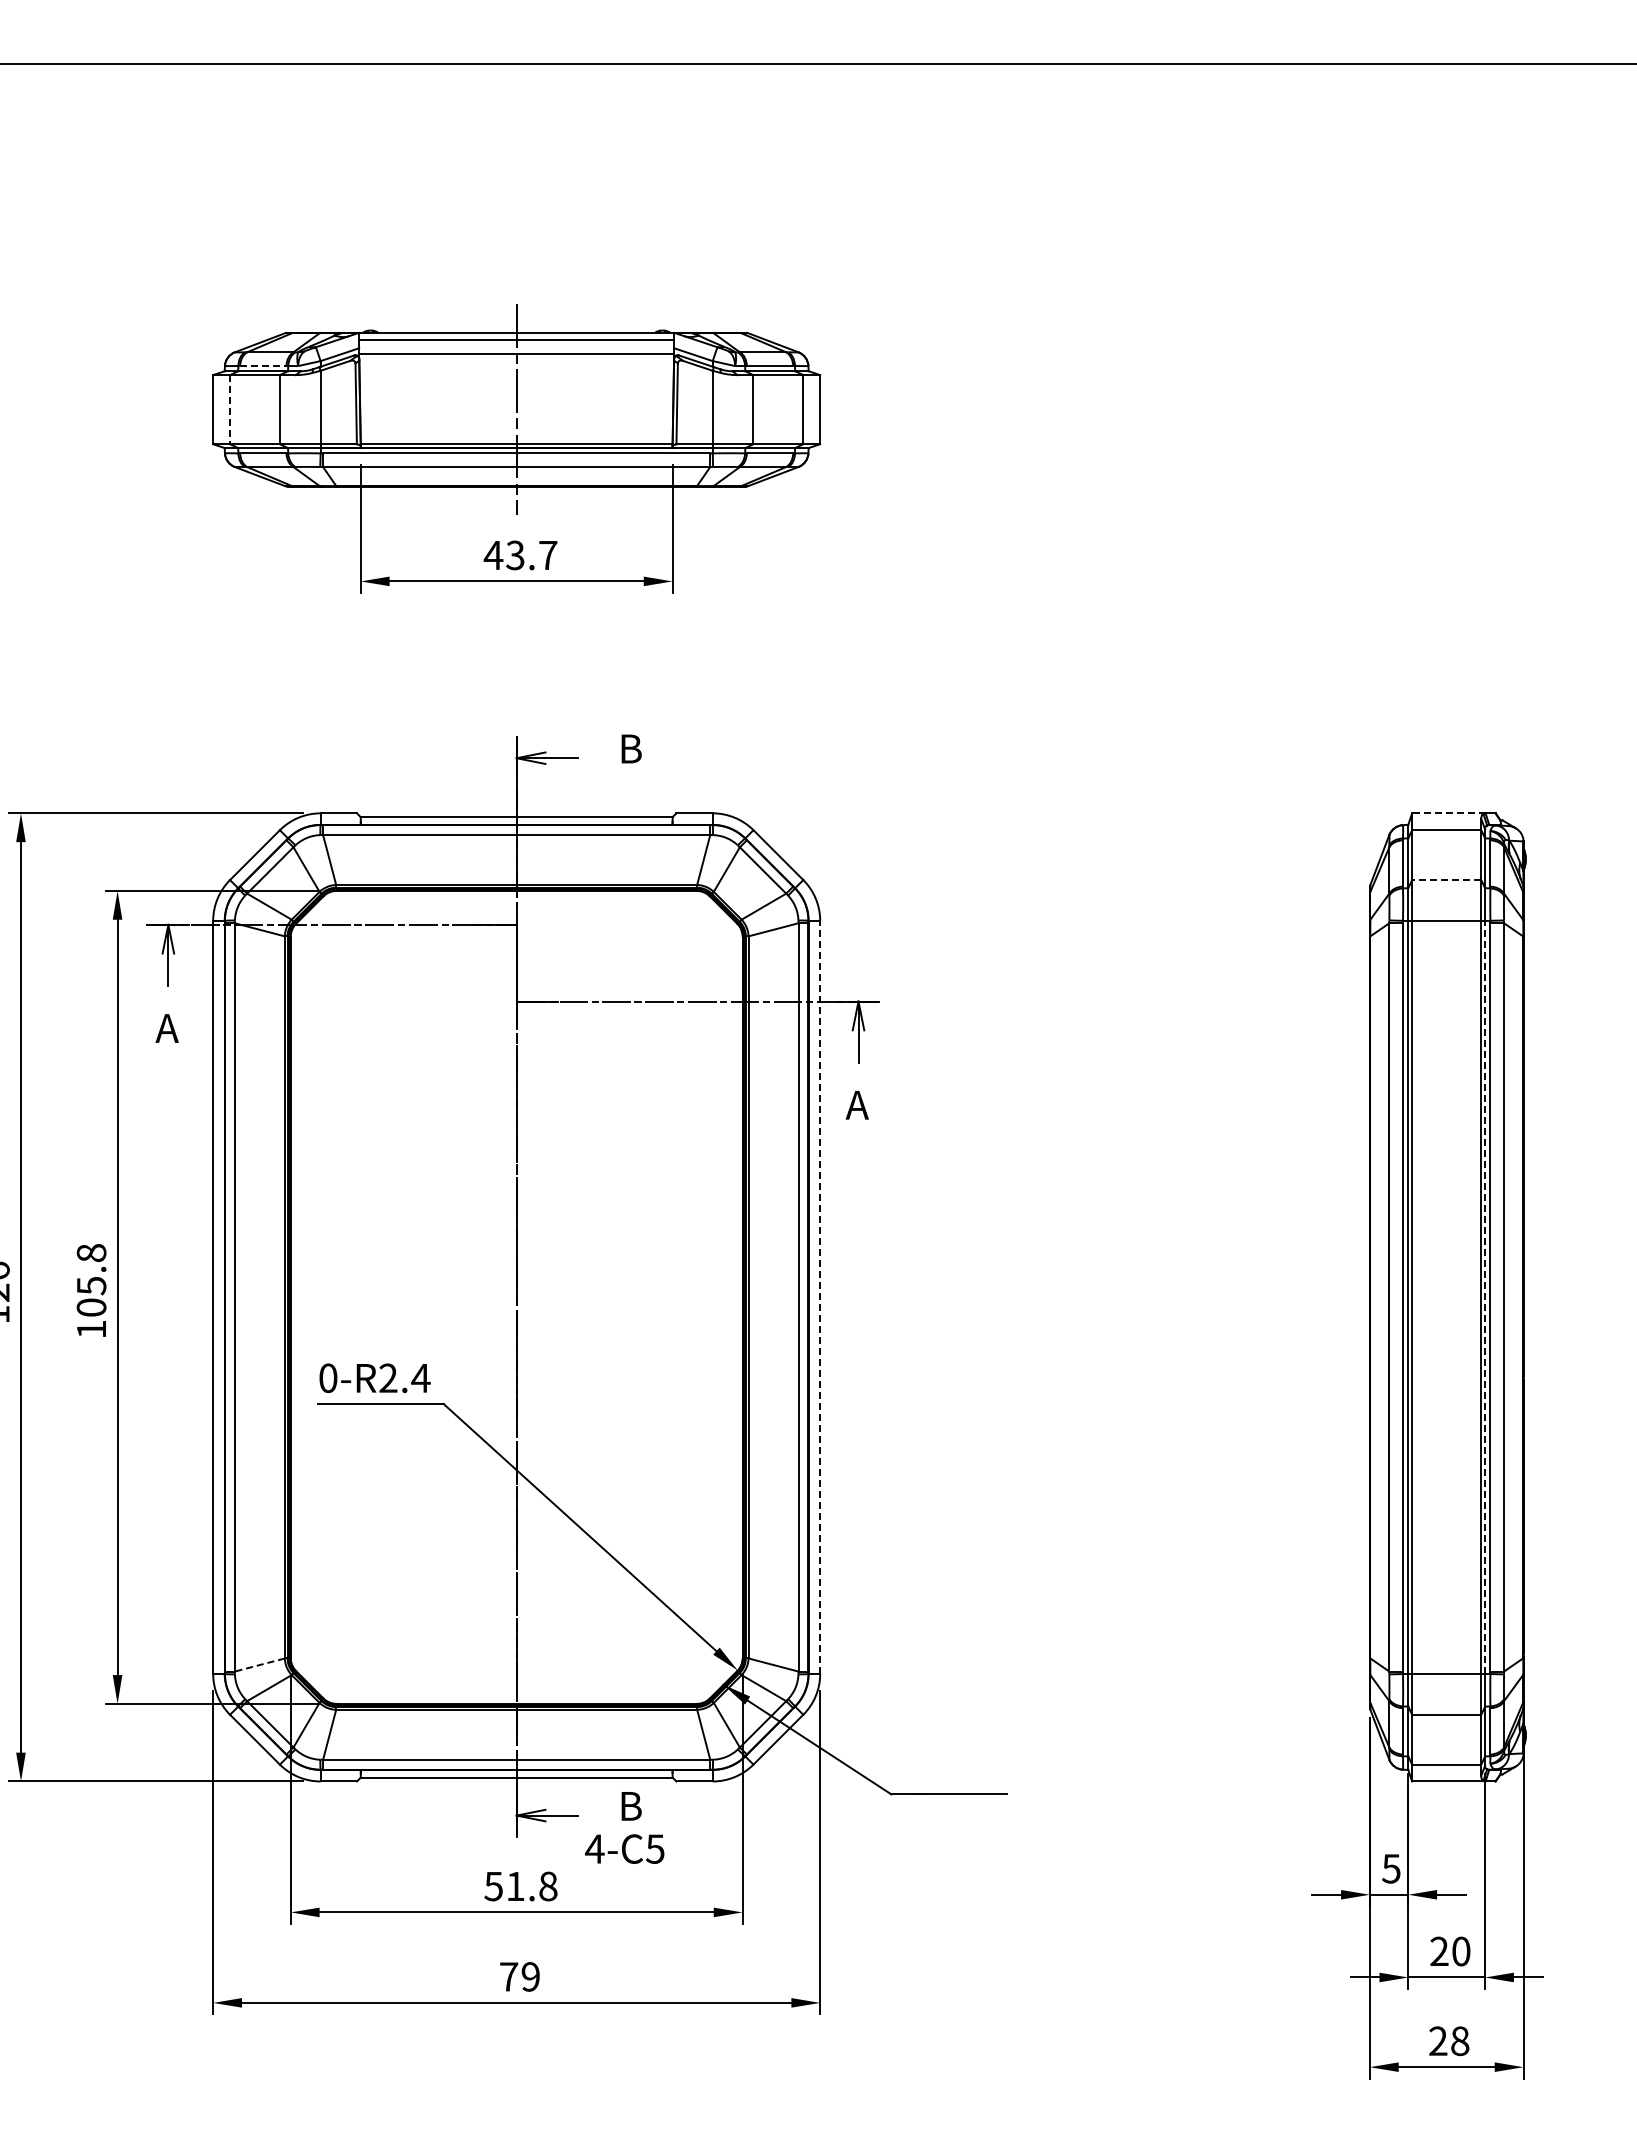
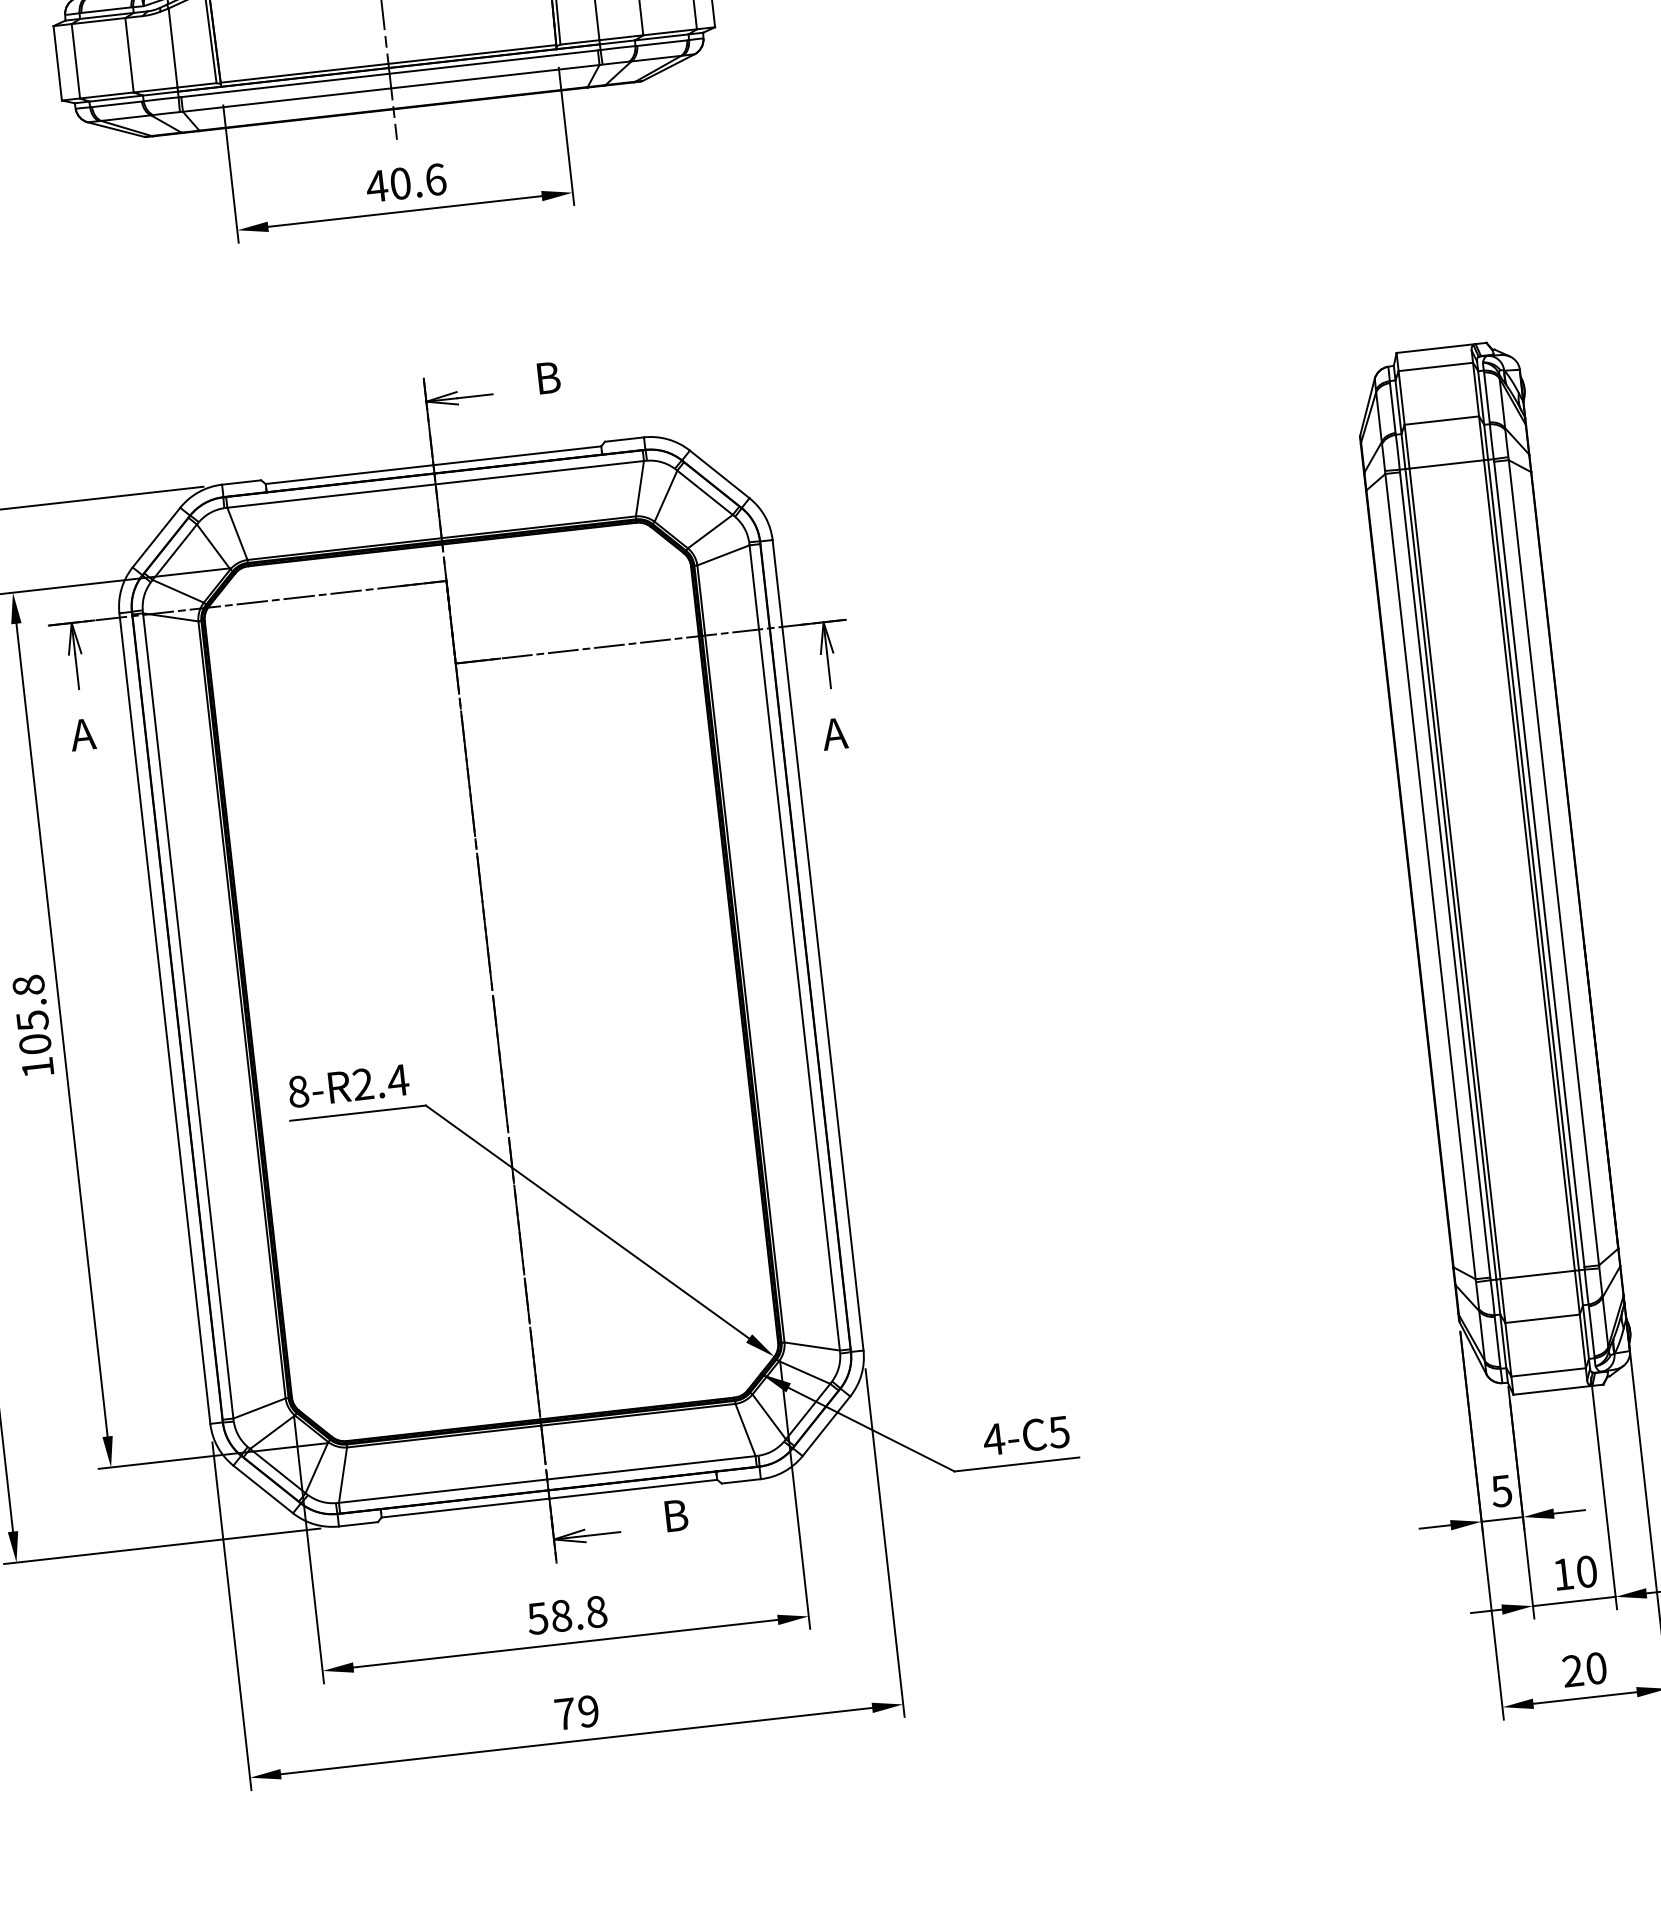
line: (263, 365) -> (106, 9), dashed -> solid
line: (230, 409) -> (76, 61), dashed -> solid
text: (531, 555) -> (417, 181), 43.7 -> 40.6
line: (1448, 813) -> (1435, 348), dashed -> solid
line: (1446, 880) -> (1441, 421), dashed -> solid
line: (820, 1297) -> (818, 945), dashed -> solid
line: (1485, 1297) -> (1533, 865), dashed -> solid
text: (328, 1378) -> (298, 1091), 0-R2.4 -> 8-R2.4
line: (259, 1665) -> (259, 1409), dashed -> solid
text: (624, 1848) -> (1025, 1435), moved
text: (515, 1886) -> (561, 1615), 51.8 -> 58.8
text: (1439, 1950) -> (1563, 1573), 20 -> 10
text: (1460, 2040) -> (1596, 1667), 28 -> 20

